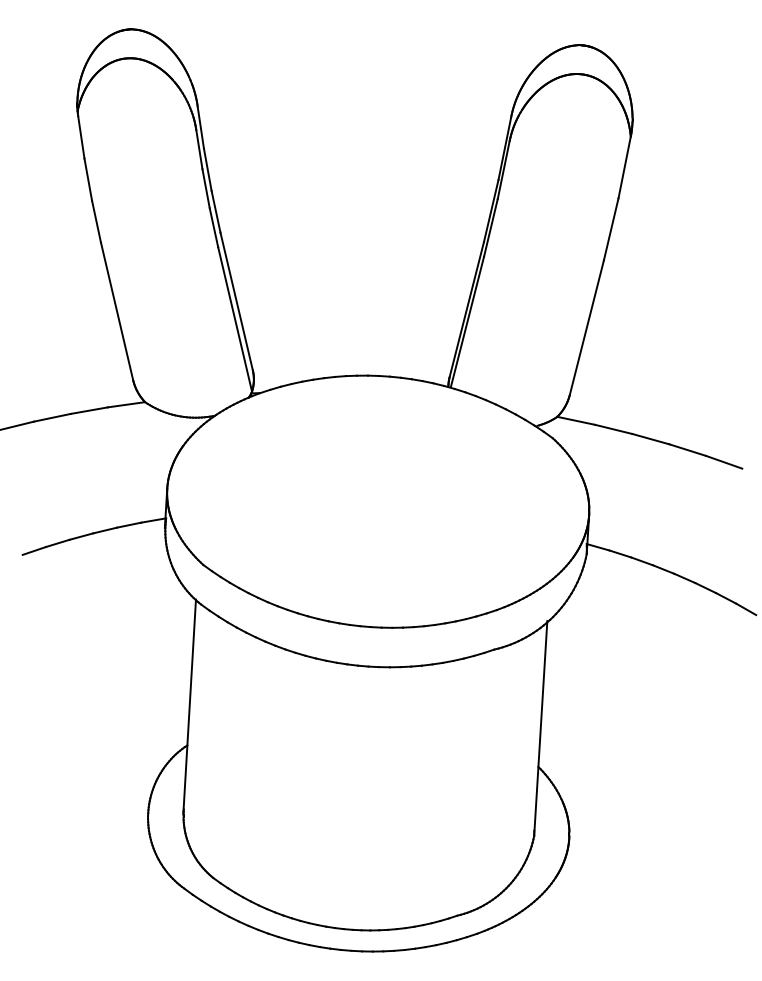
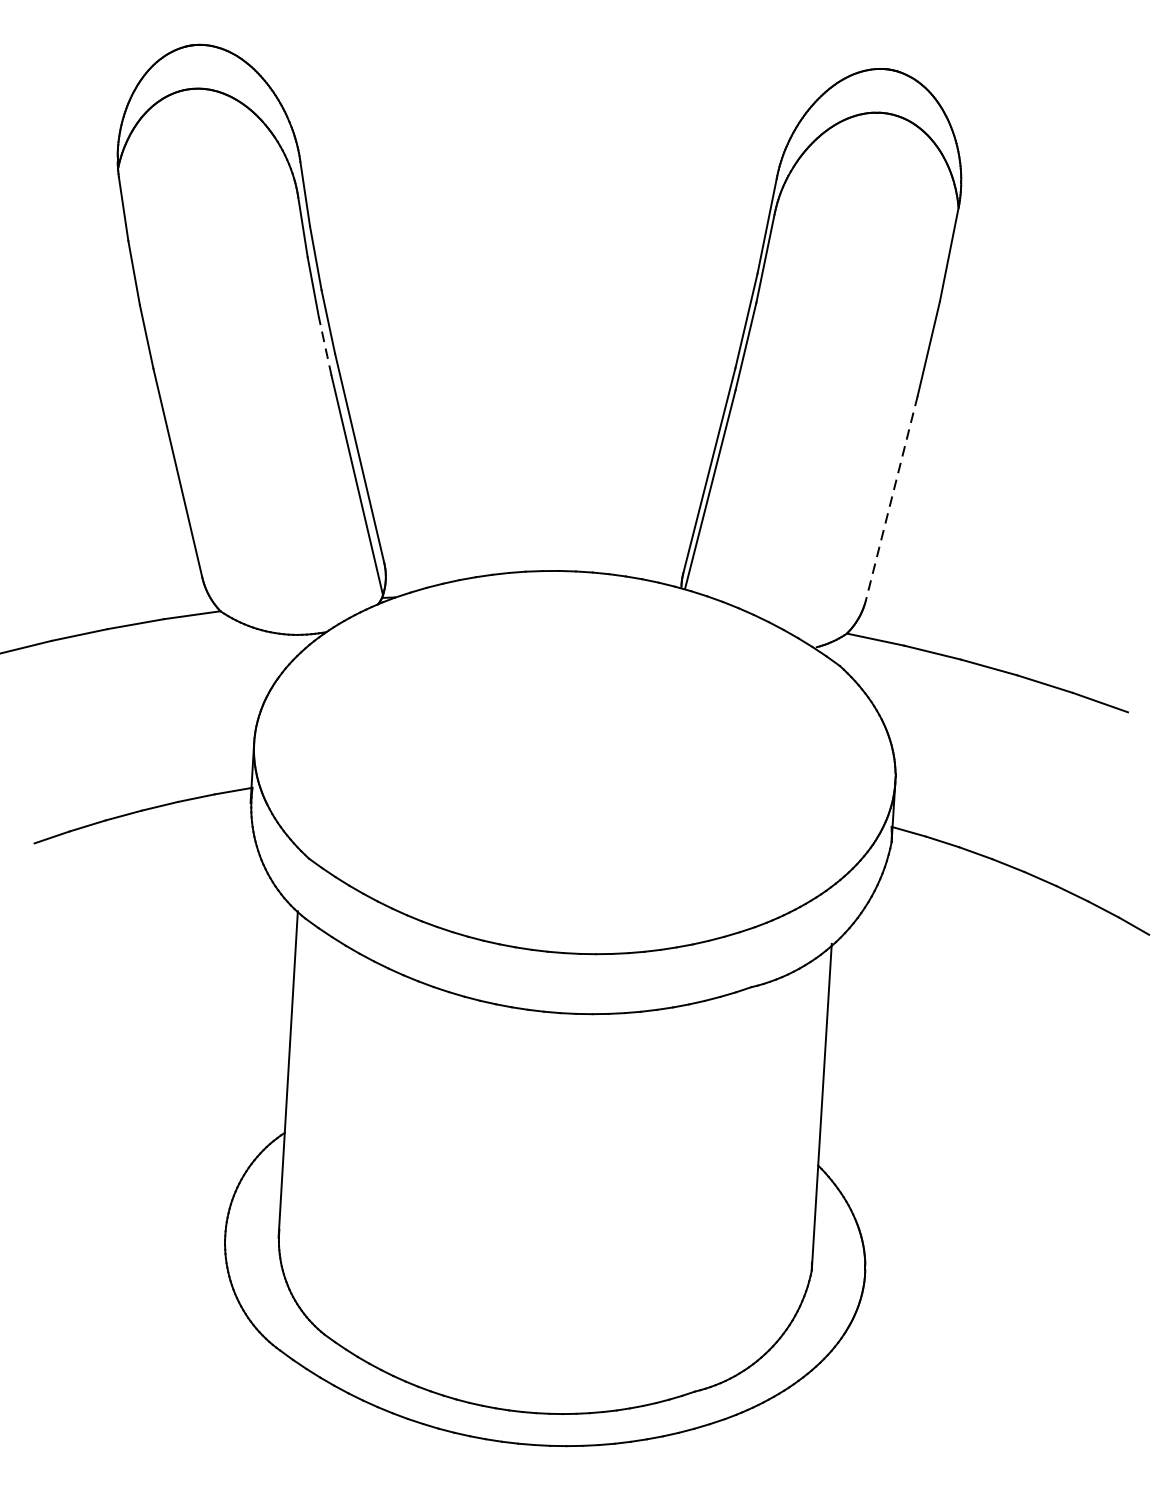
line: (213, 227) -> (324, 345), solid -> dashed
line: (586, 328) -> (891, 499), solid -> dashed

